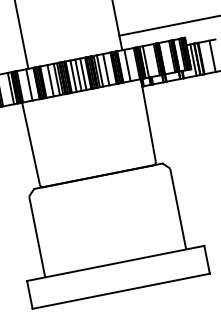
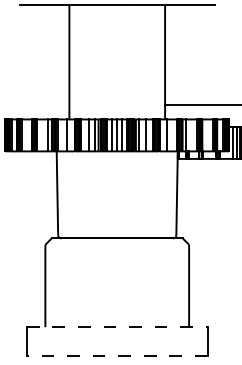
line: (115, 263) -> (117, 327), solid -> dashed
line: (120, 291) -> (116, 355), solid -> dashed

